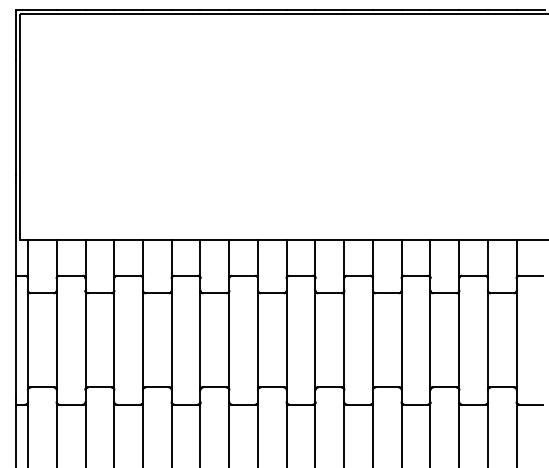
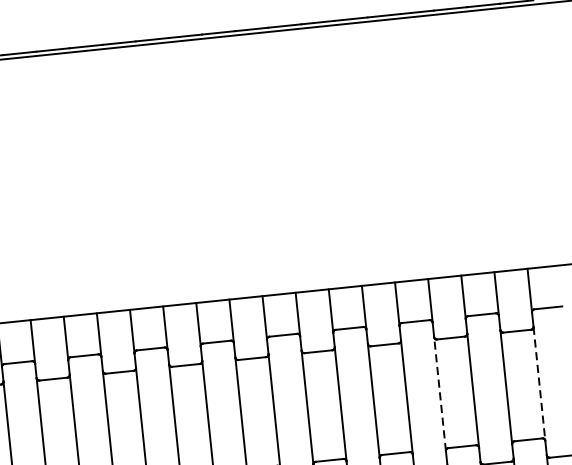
line: (430, 339) -> (439, 393), solid -> dashed
line: (516, 340) -> (539, 384), solid -> dashed

